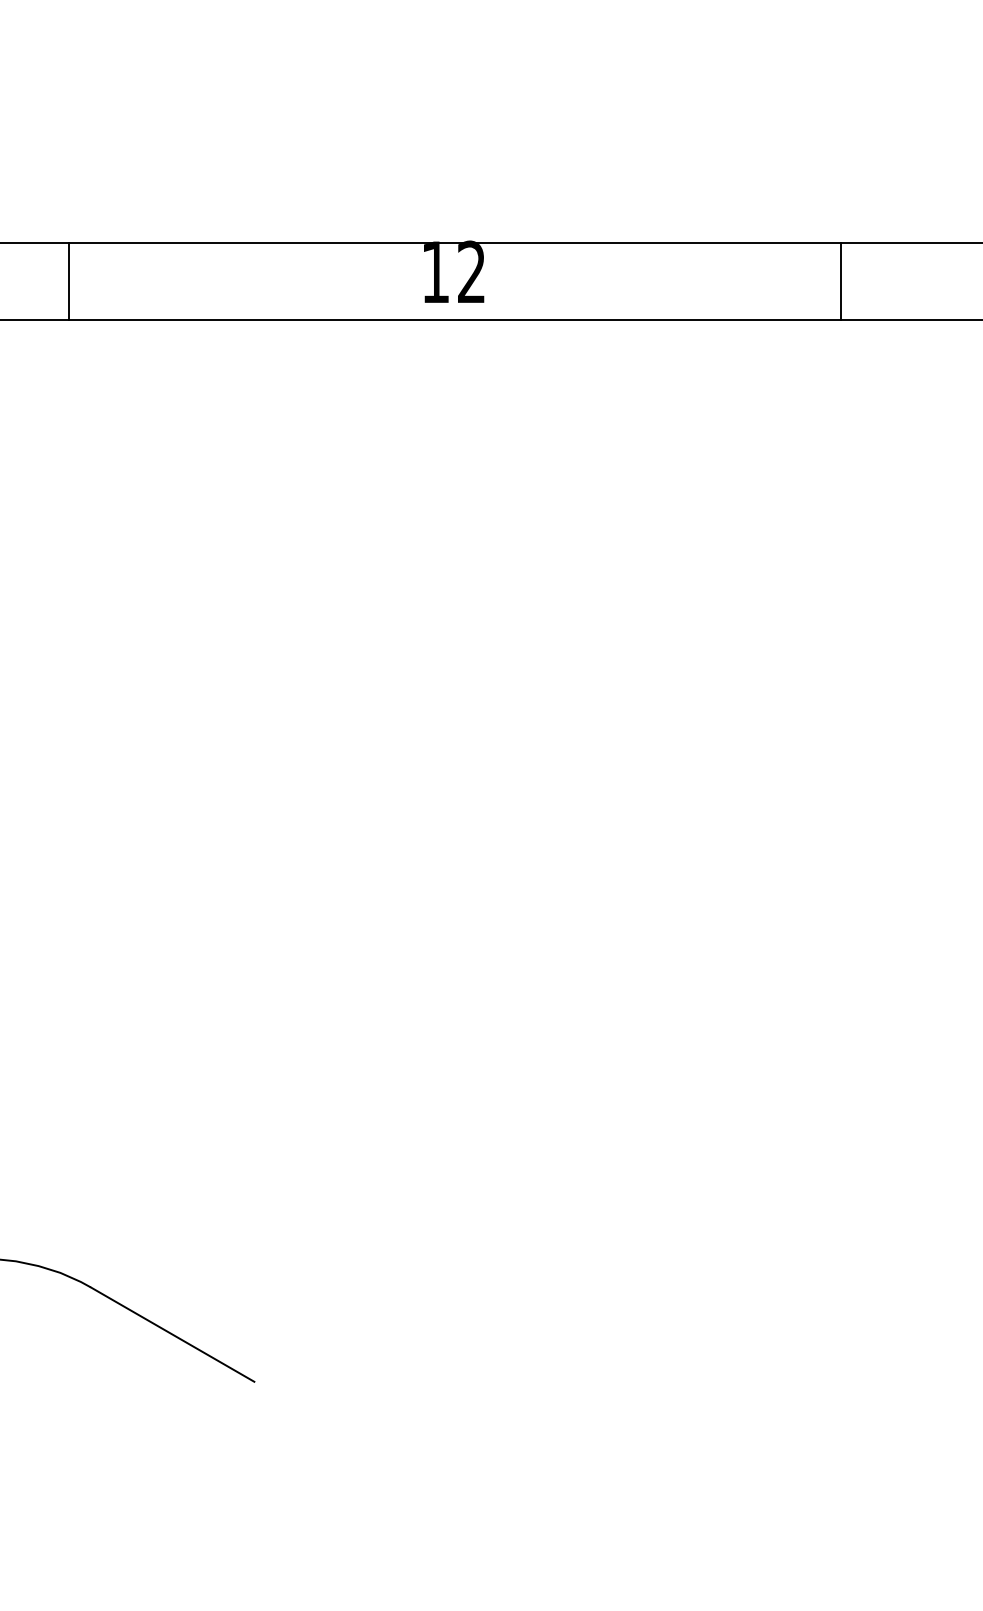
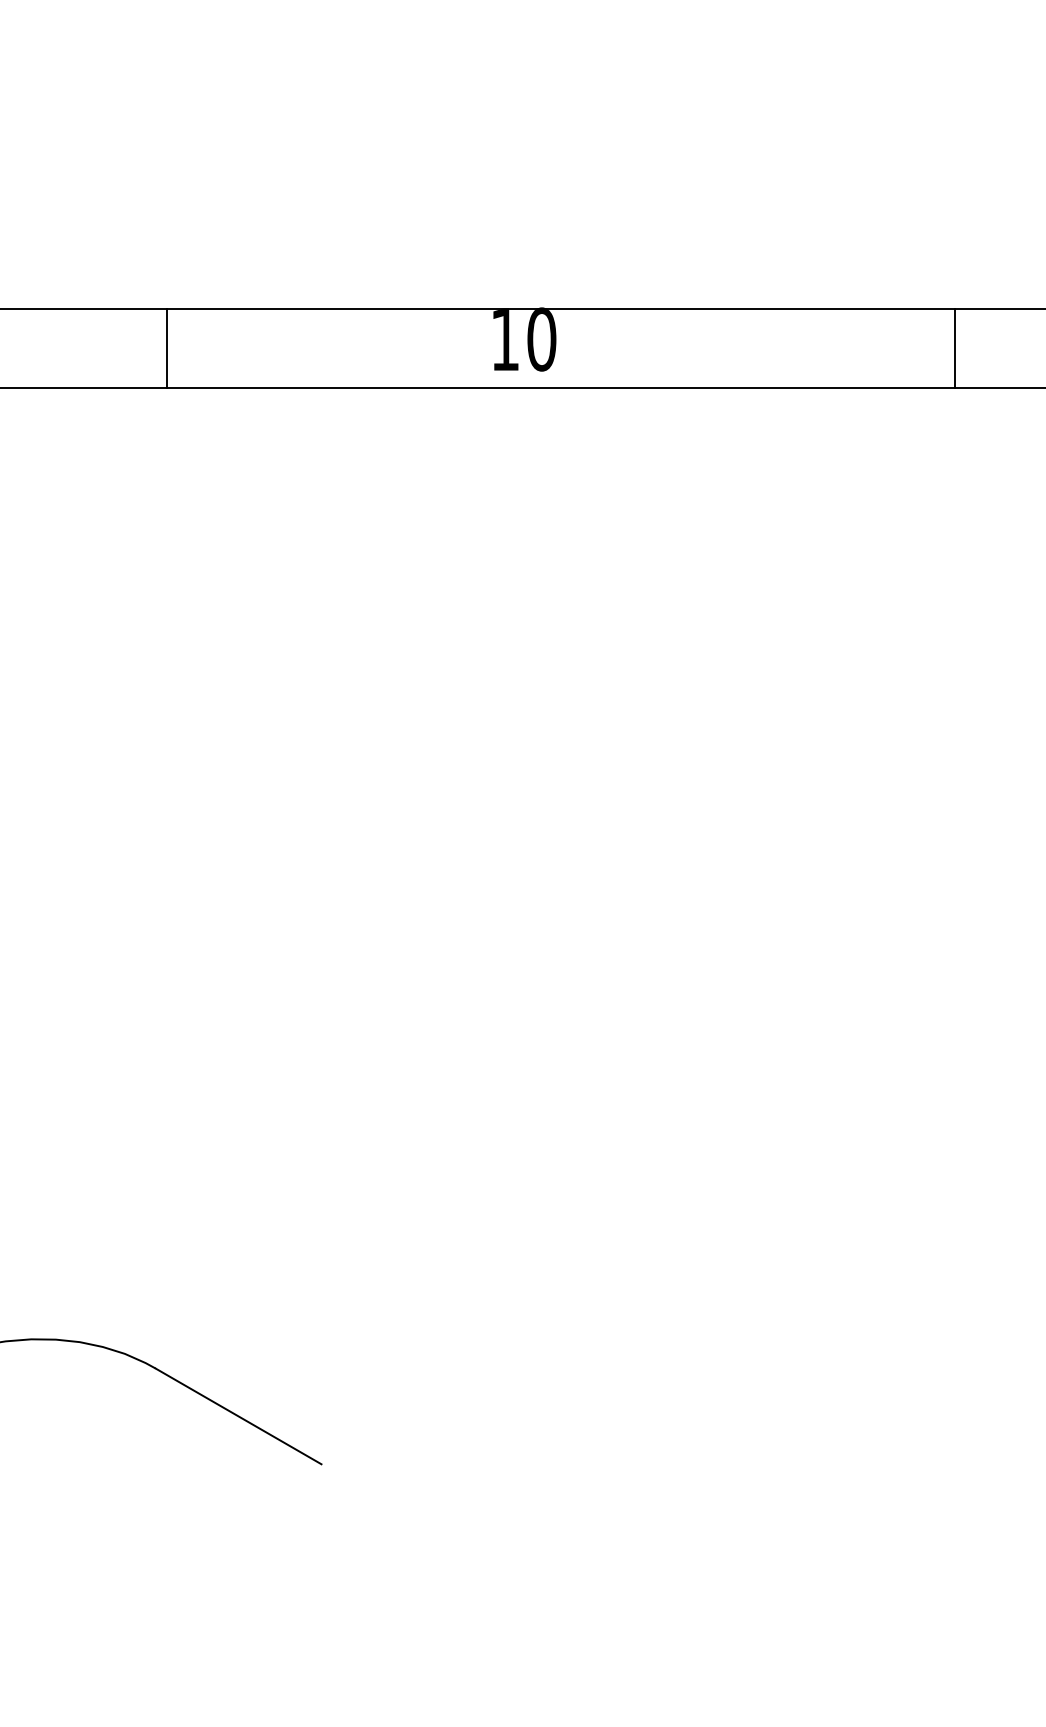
text: (471, 272) -> (541, 339), 12 -> 10
line: (68, 281) -> (166, 348), moved
line: (840, 281) -> (954, 348), moved

